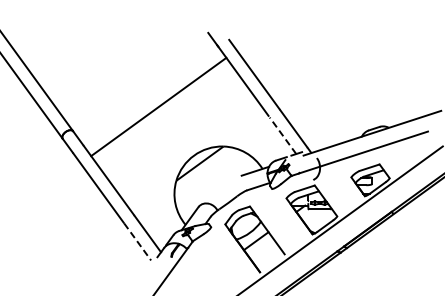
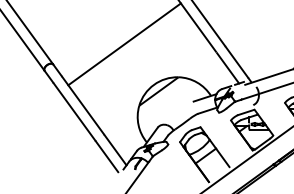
line: (283, 135) -> (228, 68), dashed -> solid
line: (137, 241) -> (106, 156), dashed -> solid

